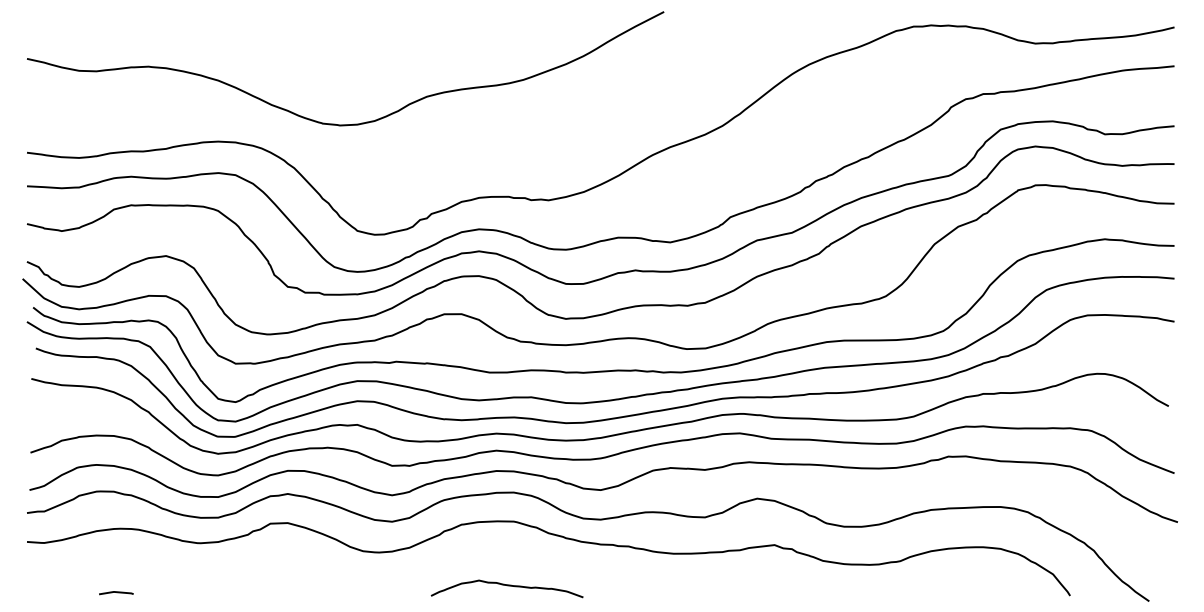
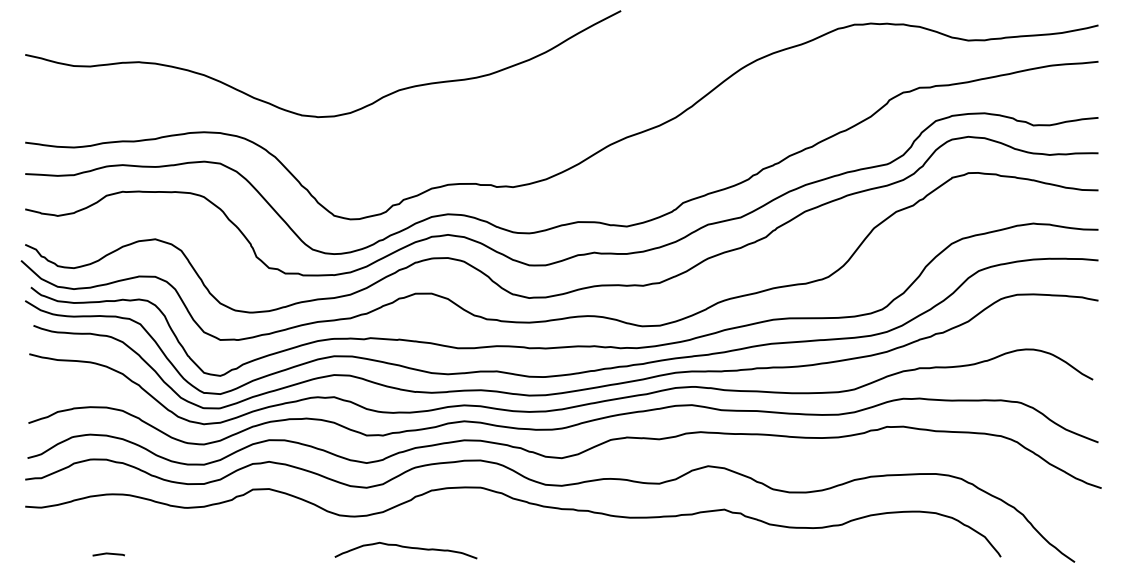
curve: (507, 586) -> (406, 548), moved

